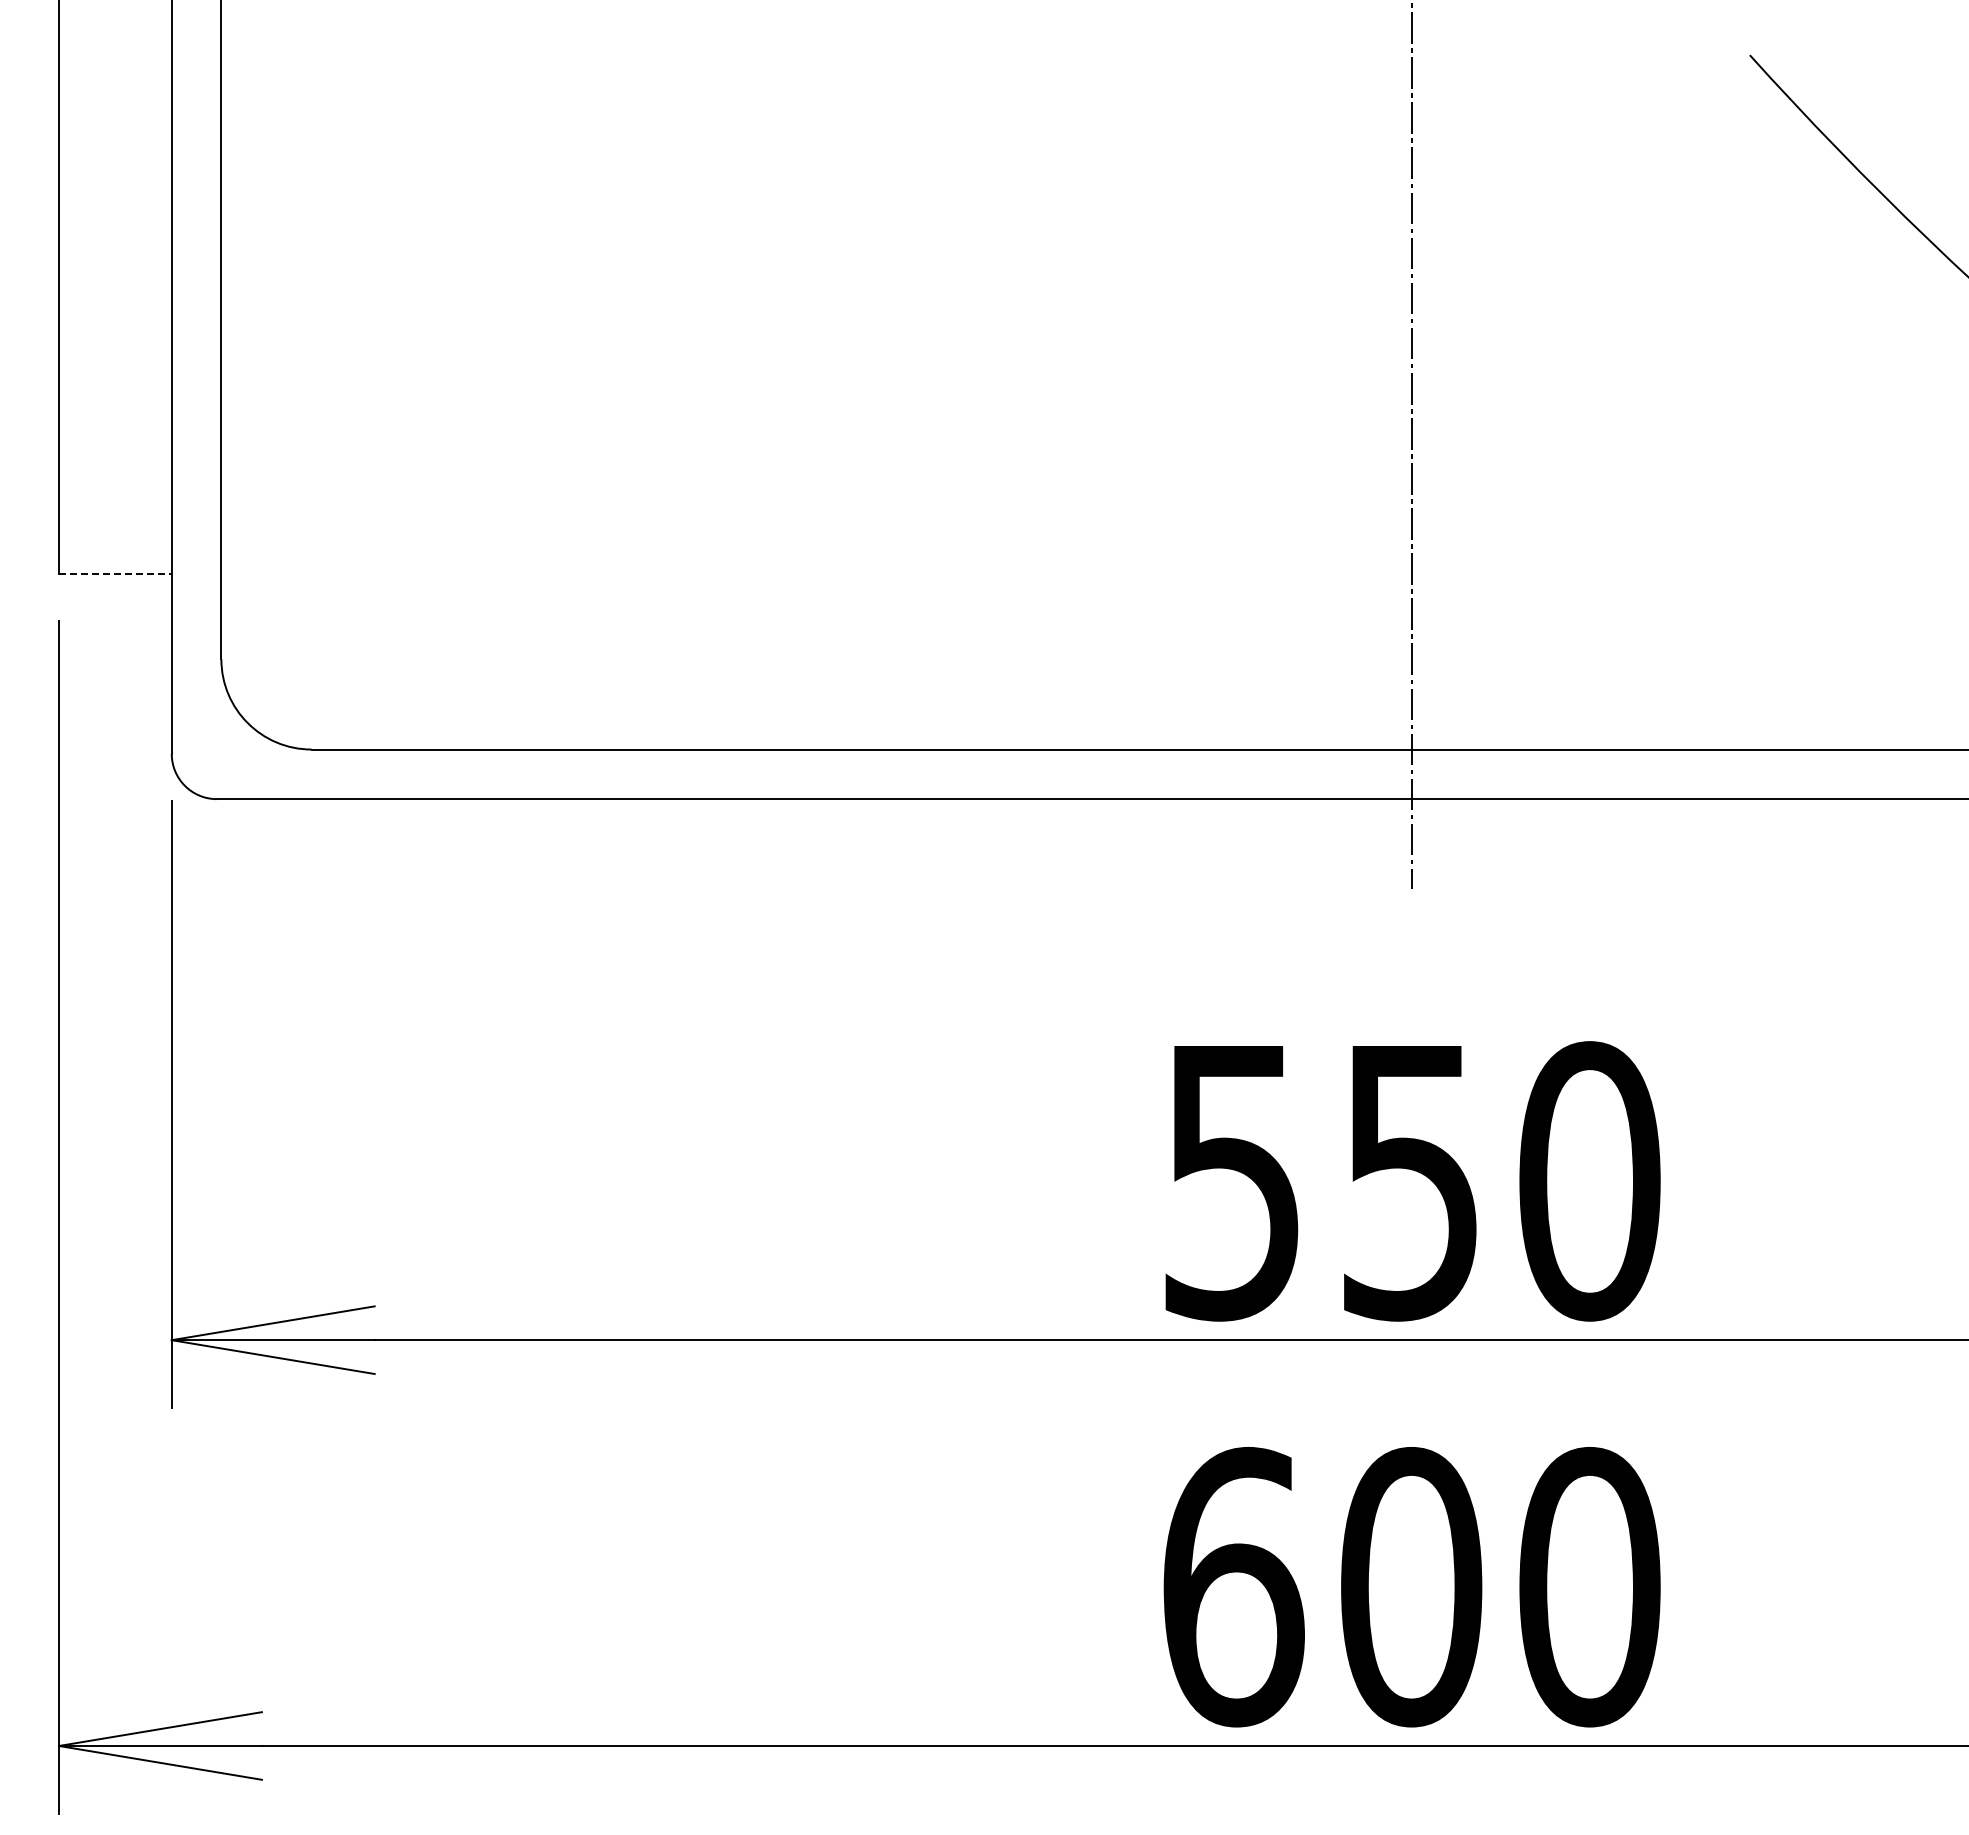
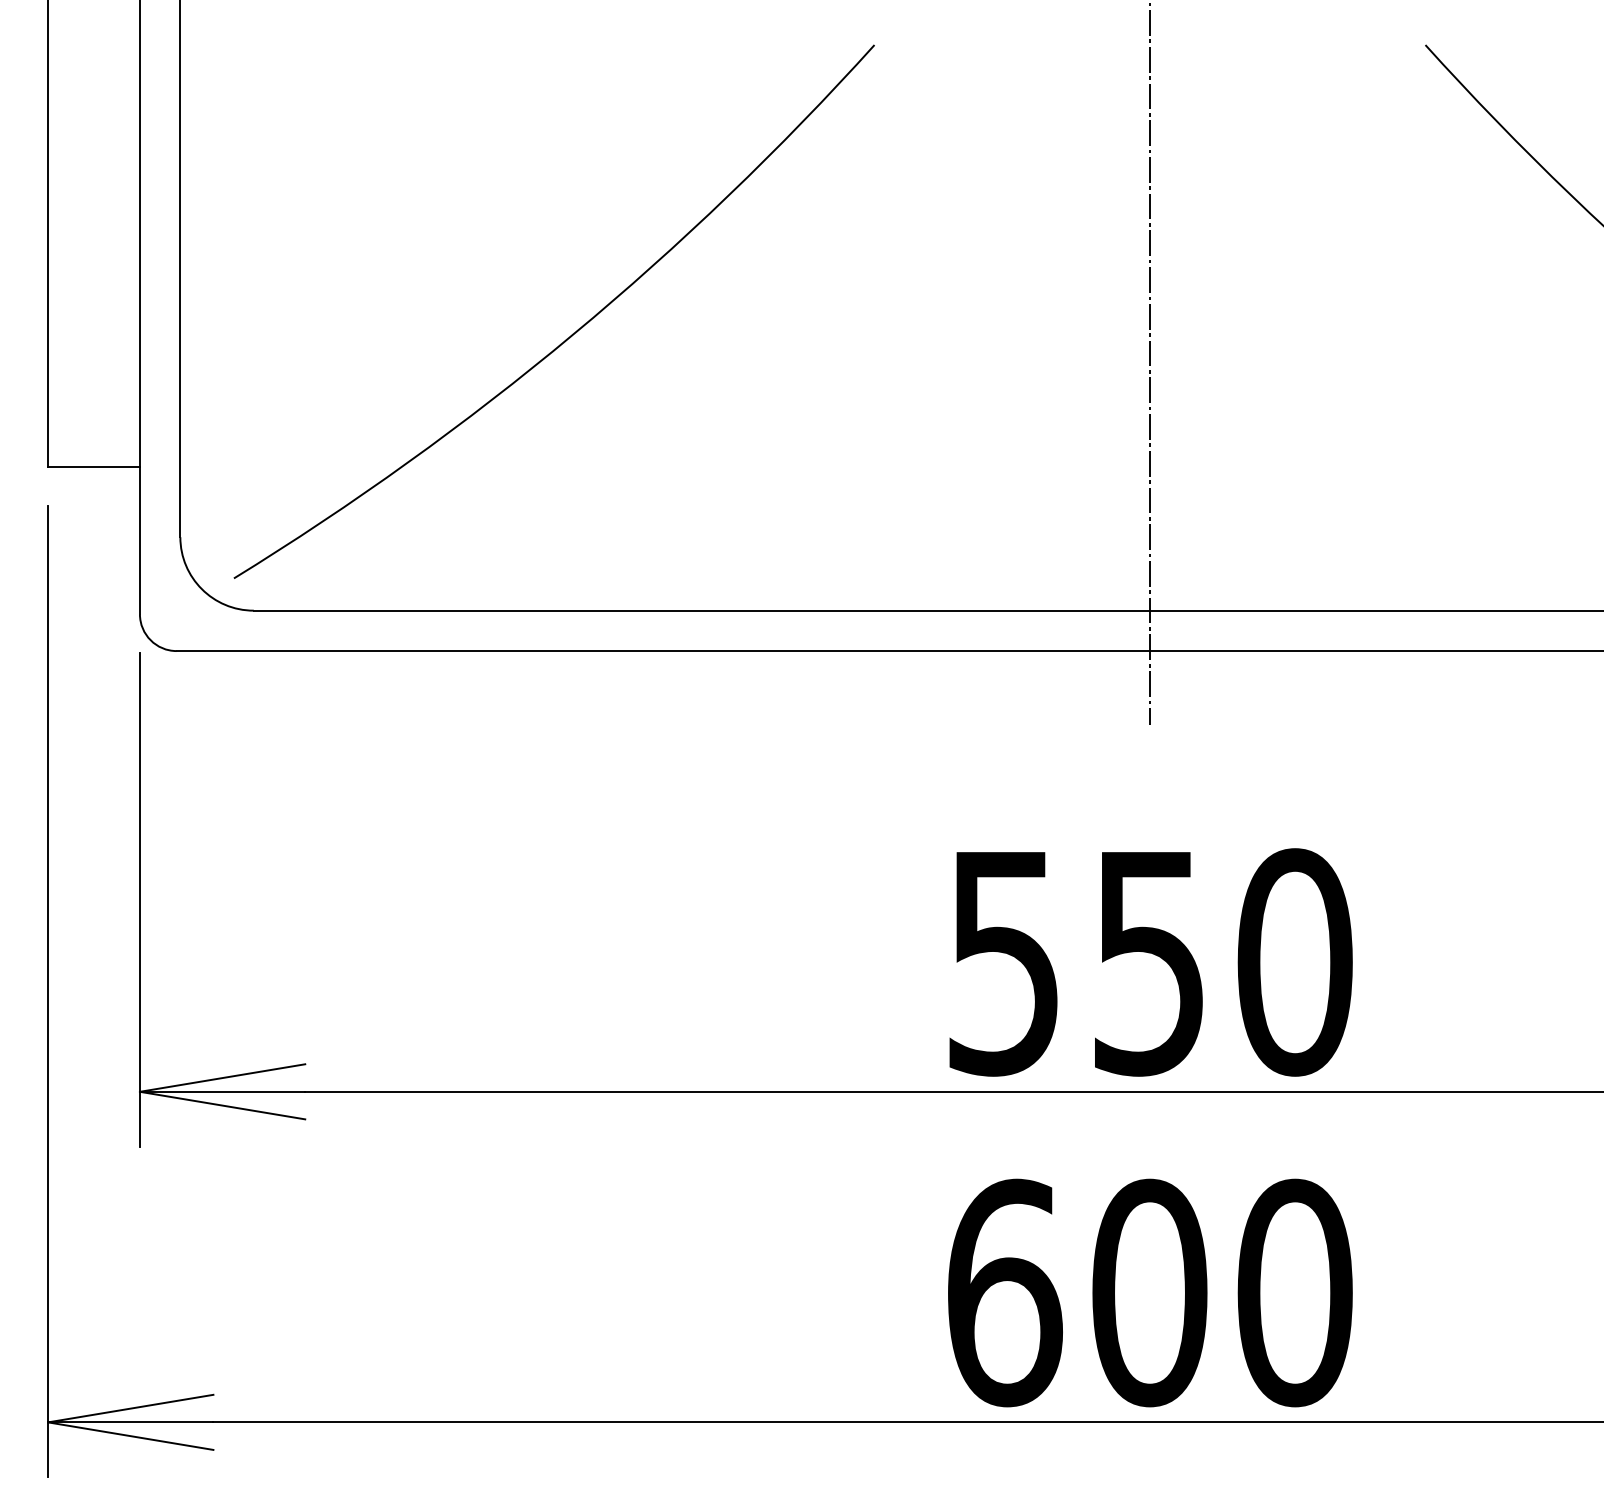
arc: (700, 411) -> (570, 335), added
line: (115, 573) -> (94, 467), dashed -> solid

